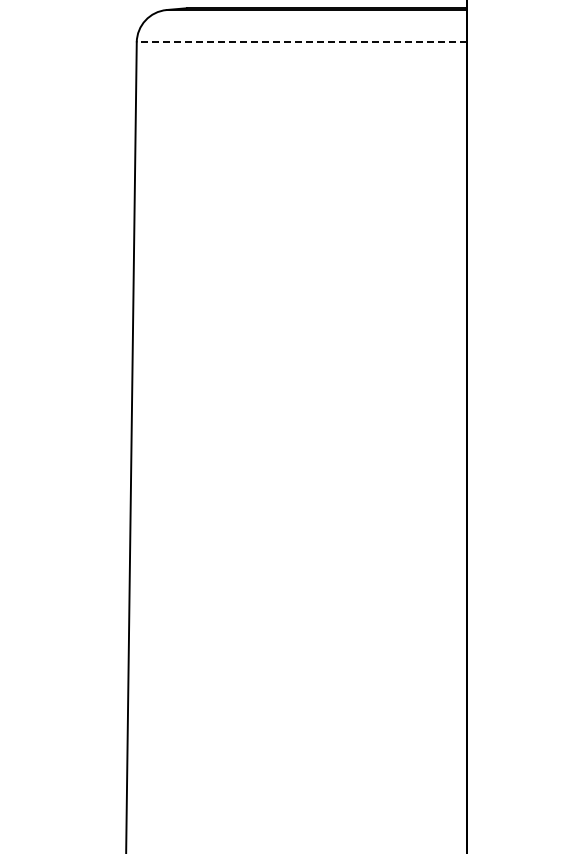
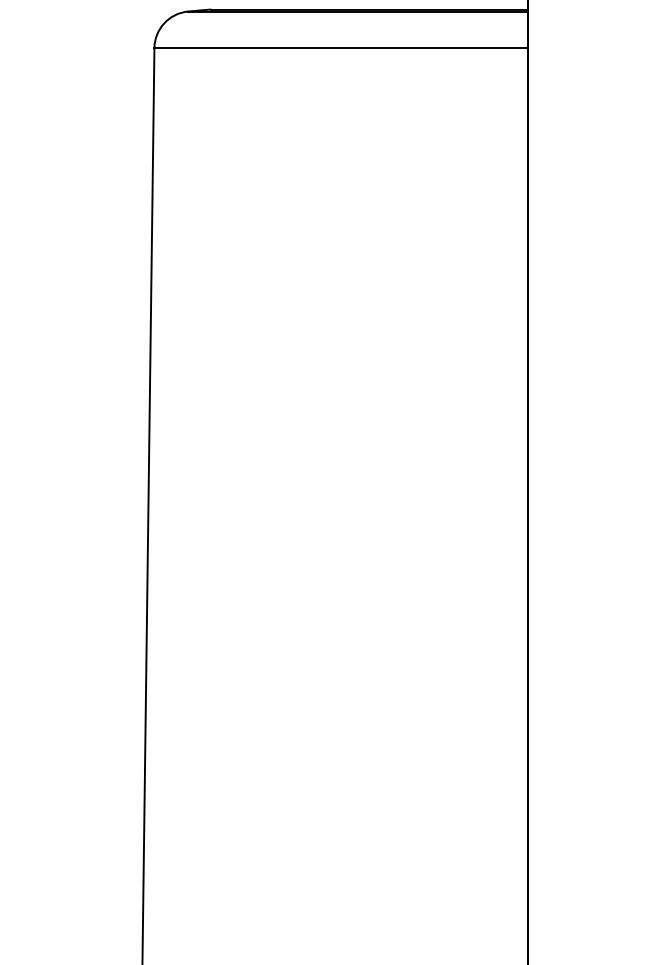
line: (301, 42) -> (340, 48), dashed -> solid

